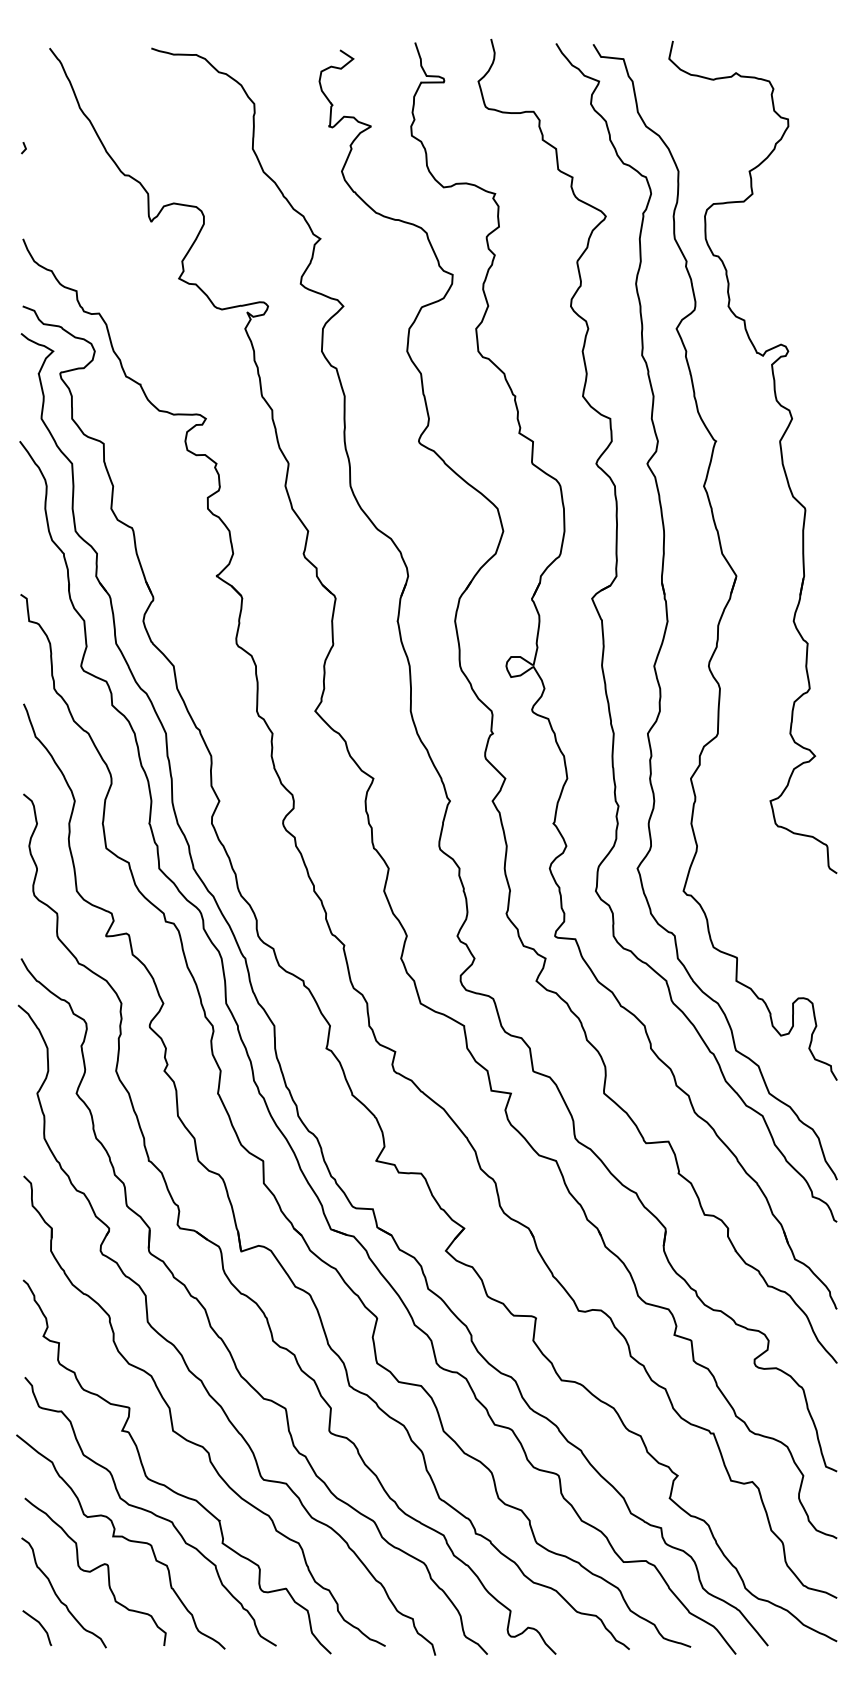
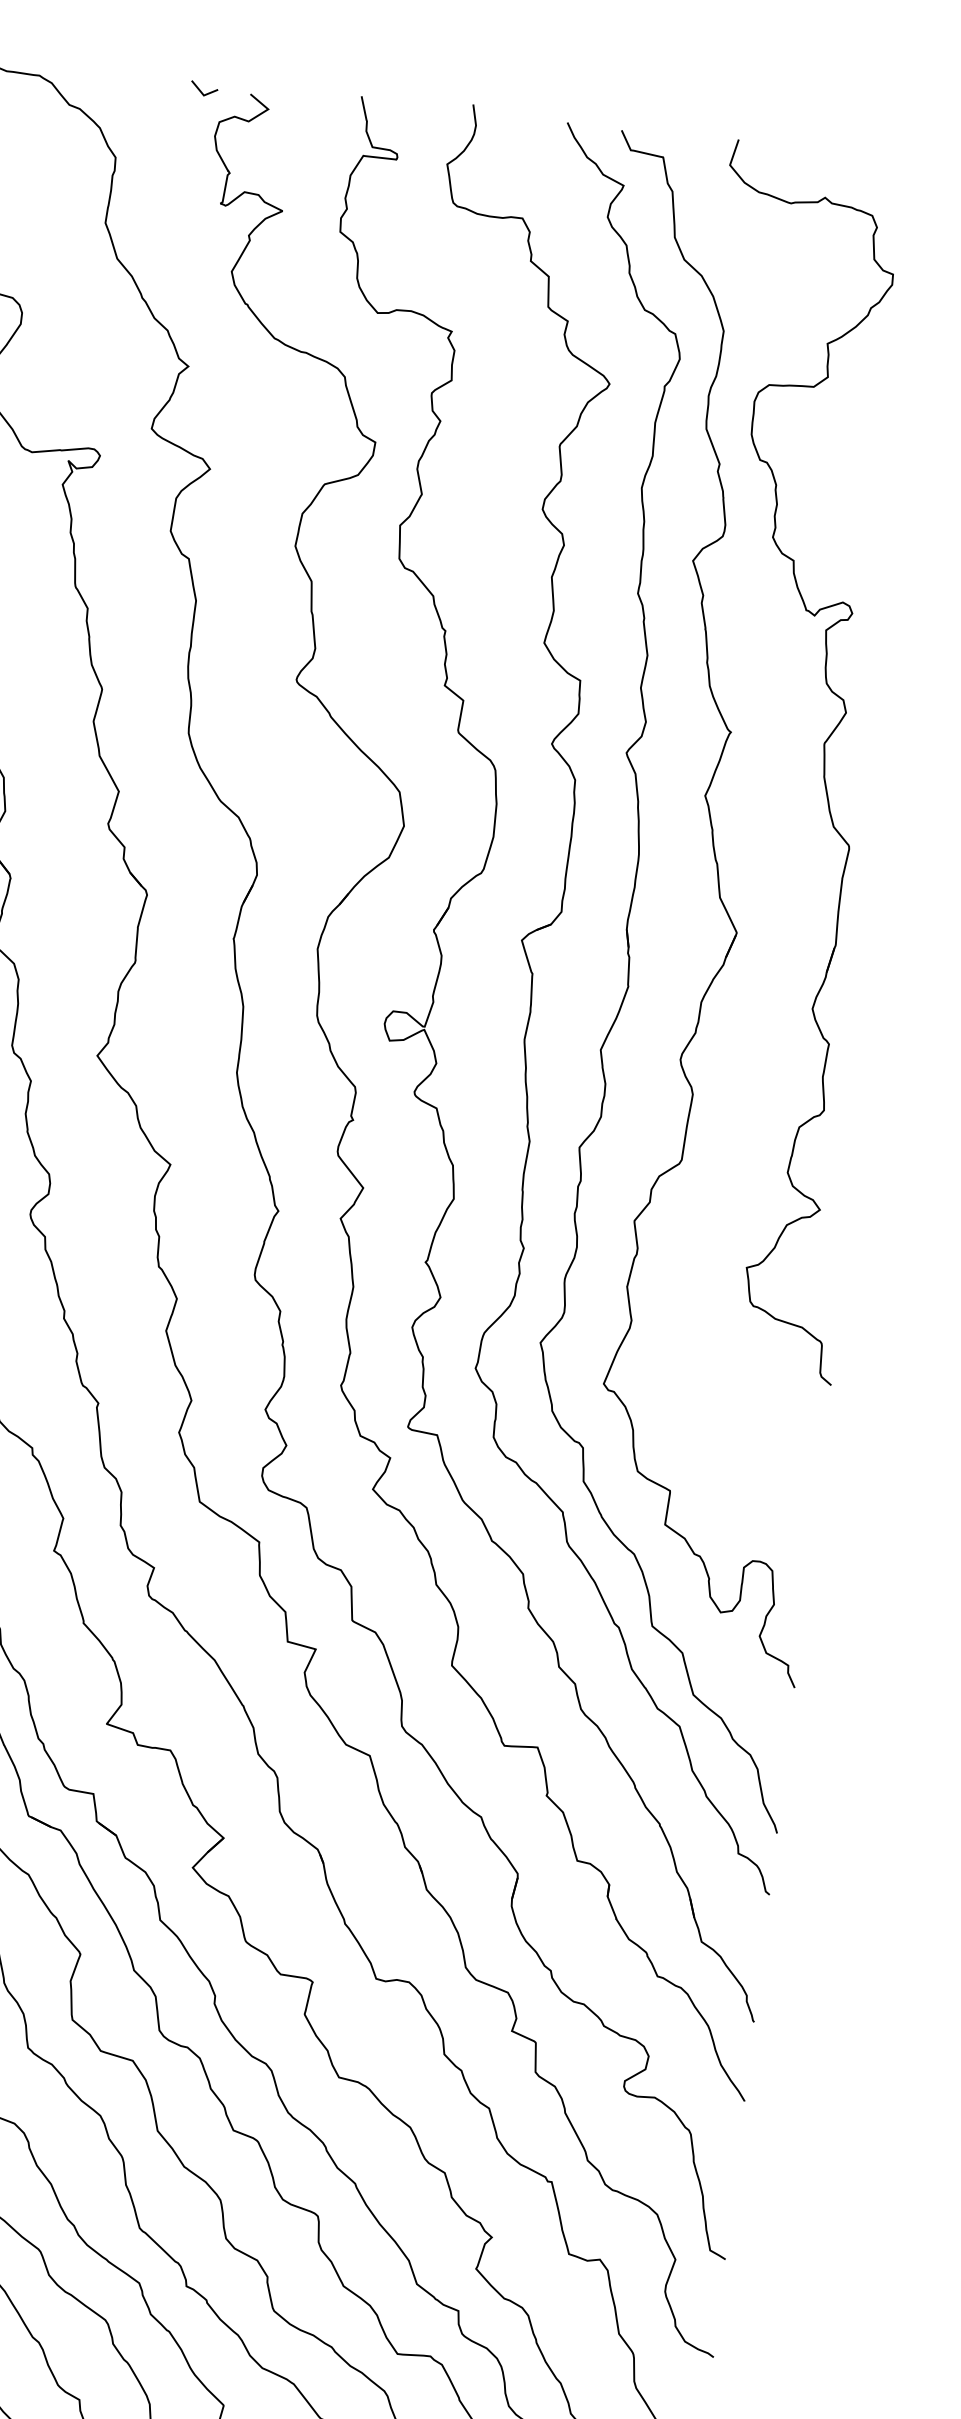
line: (306, 51) -> (201, 90), added

